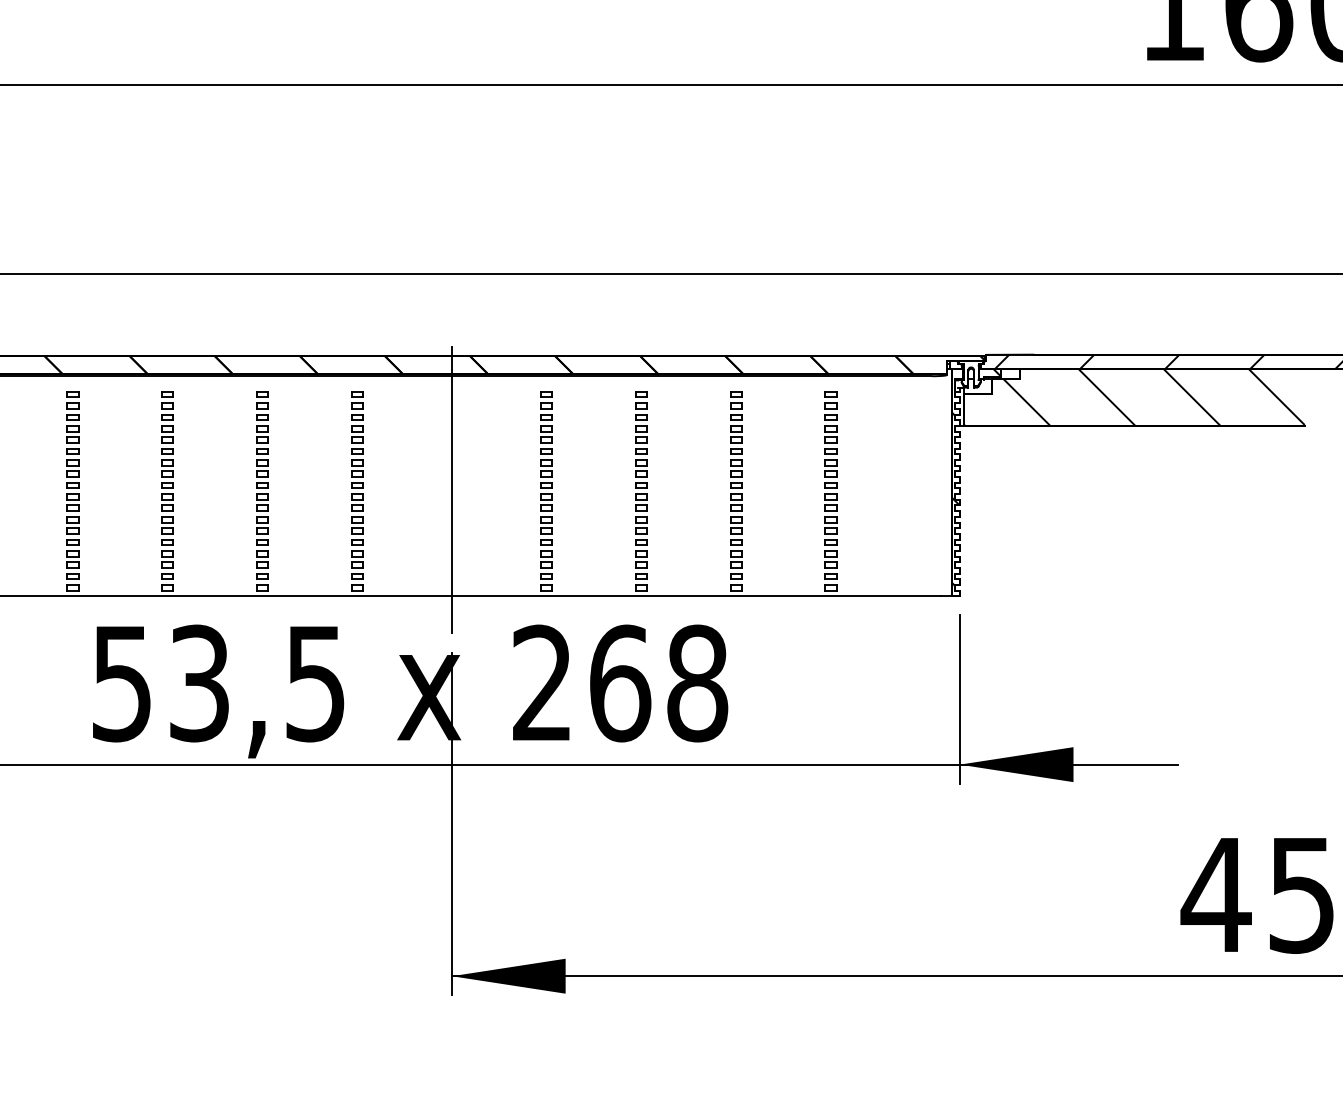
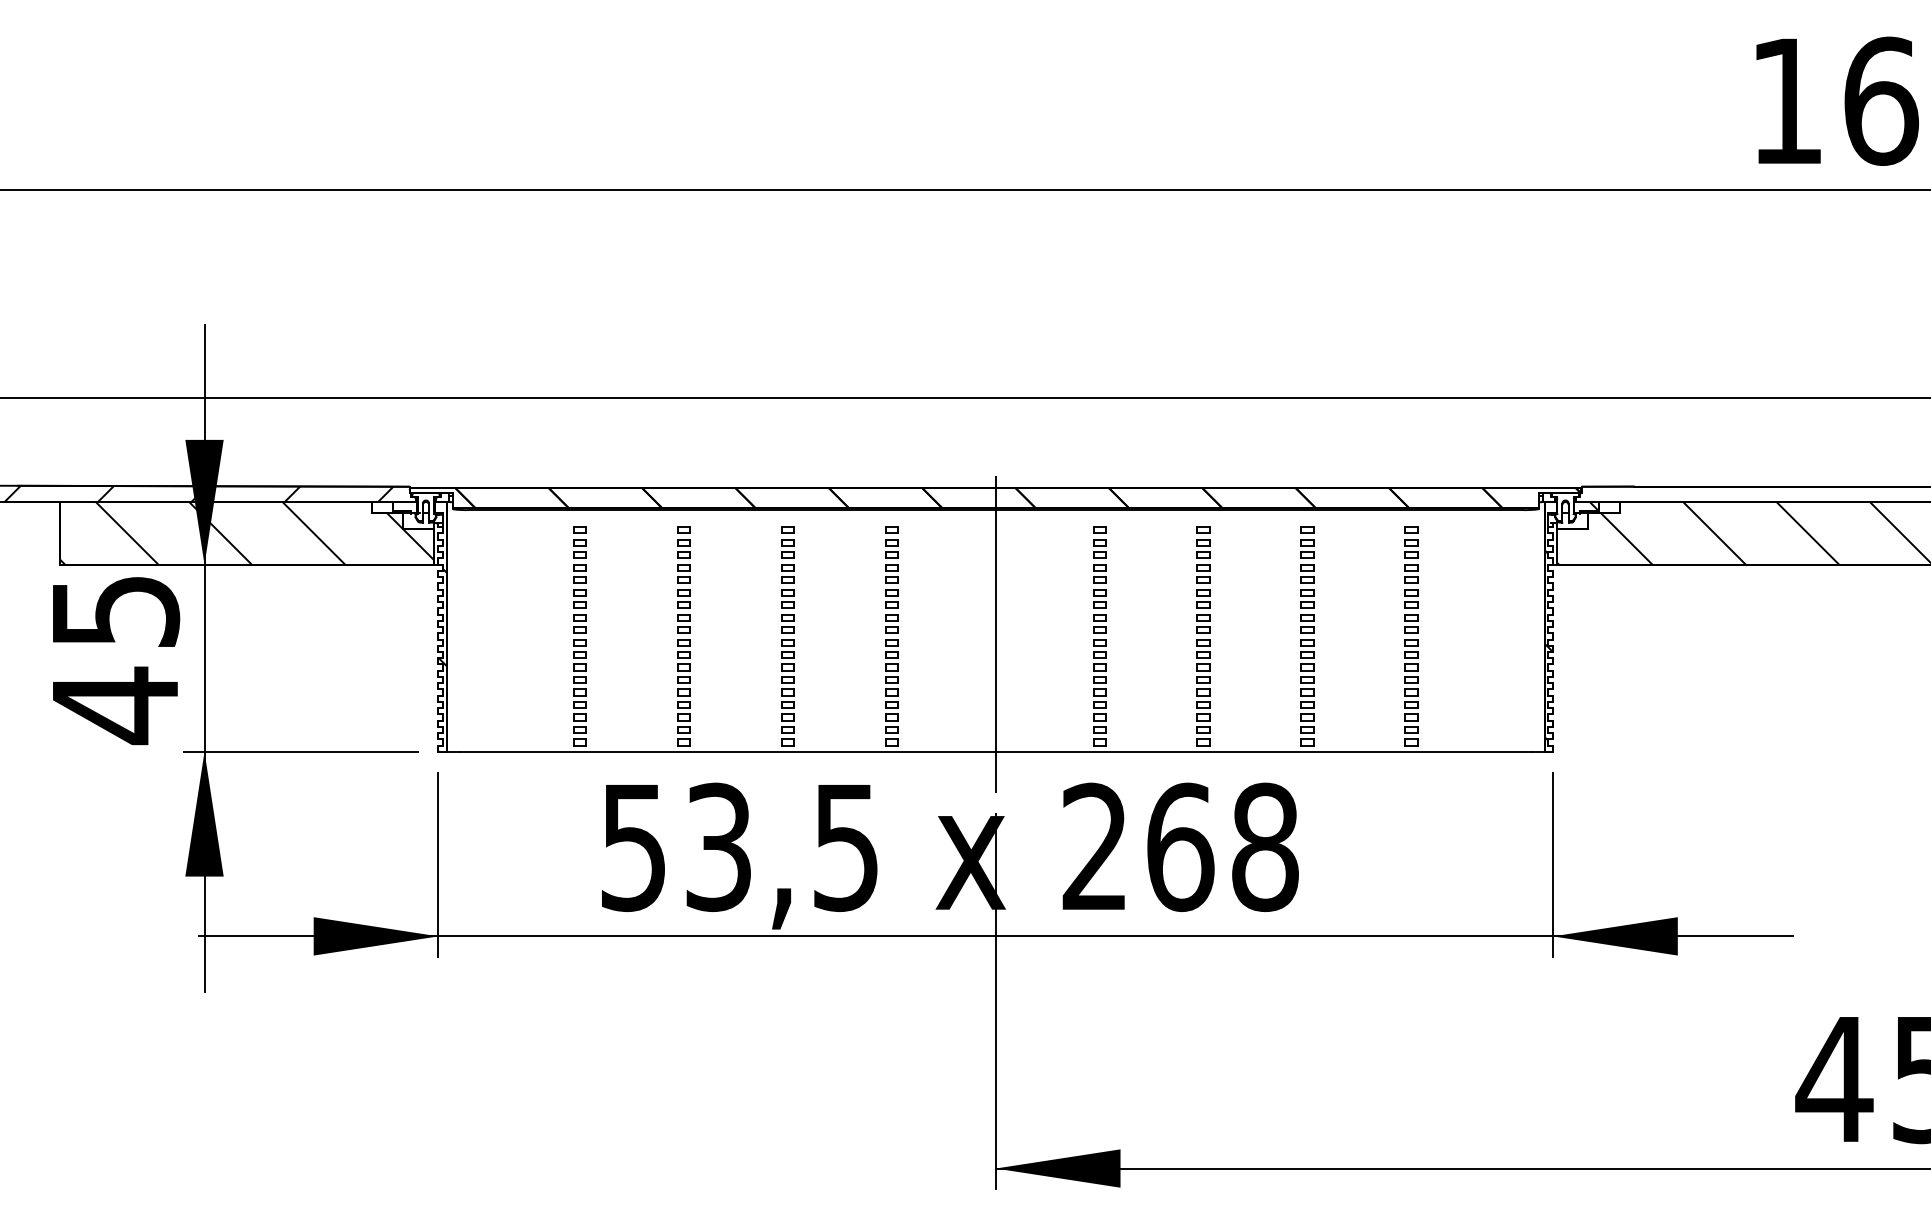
hatch: (1129, 361) -> (1739, 494), removed

